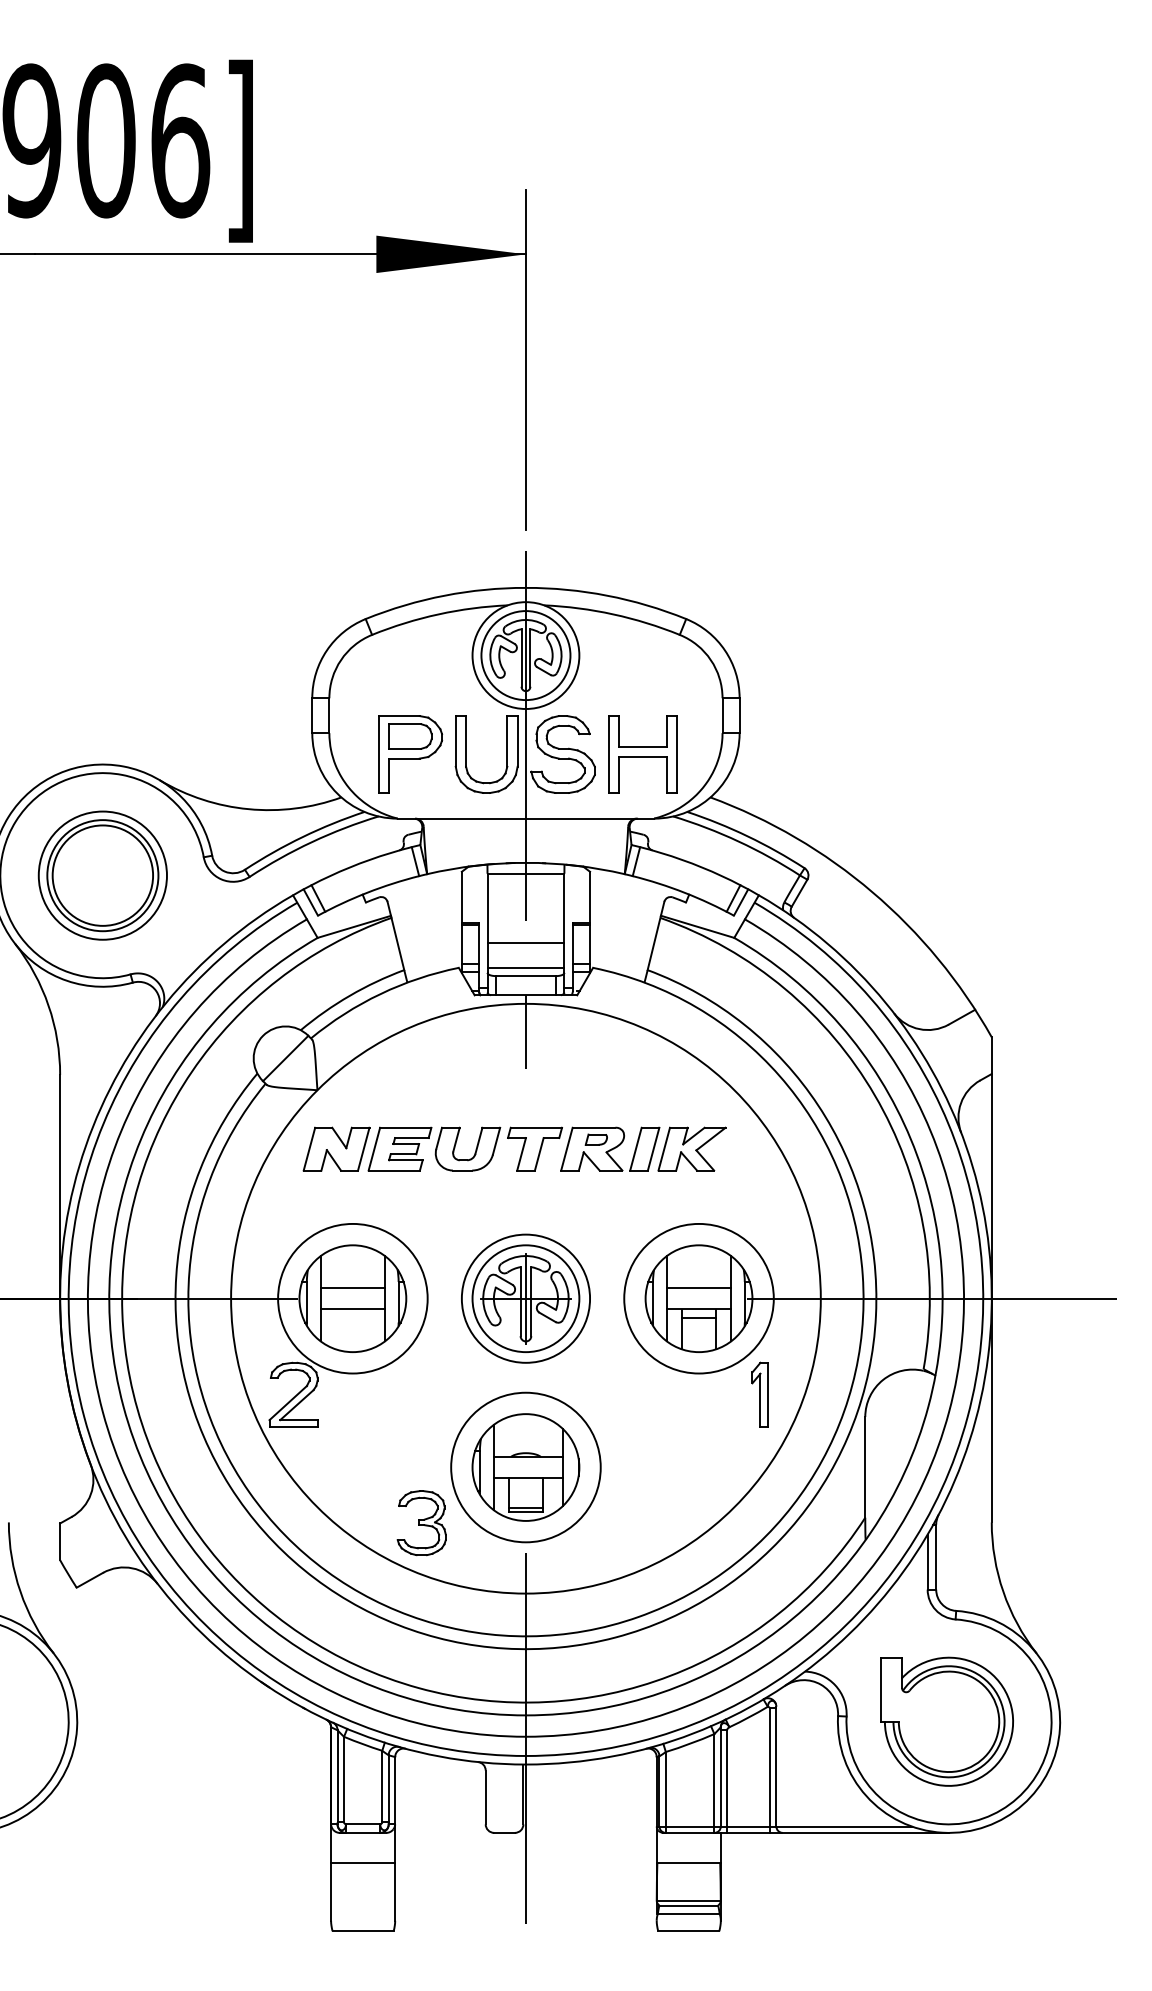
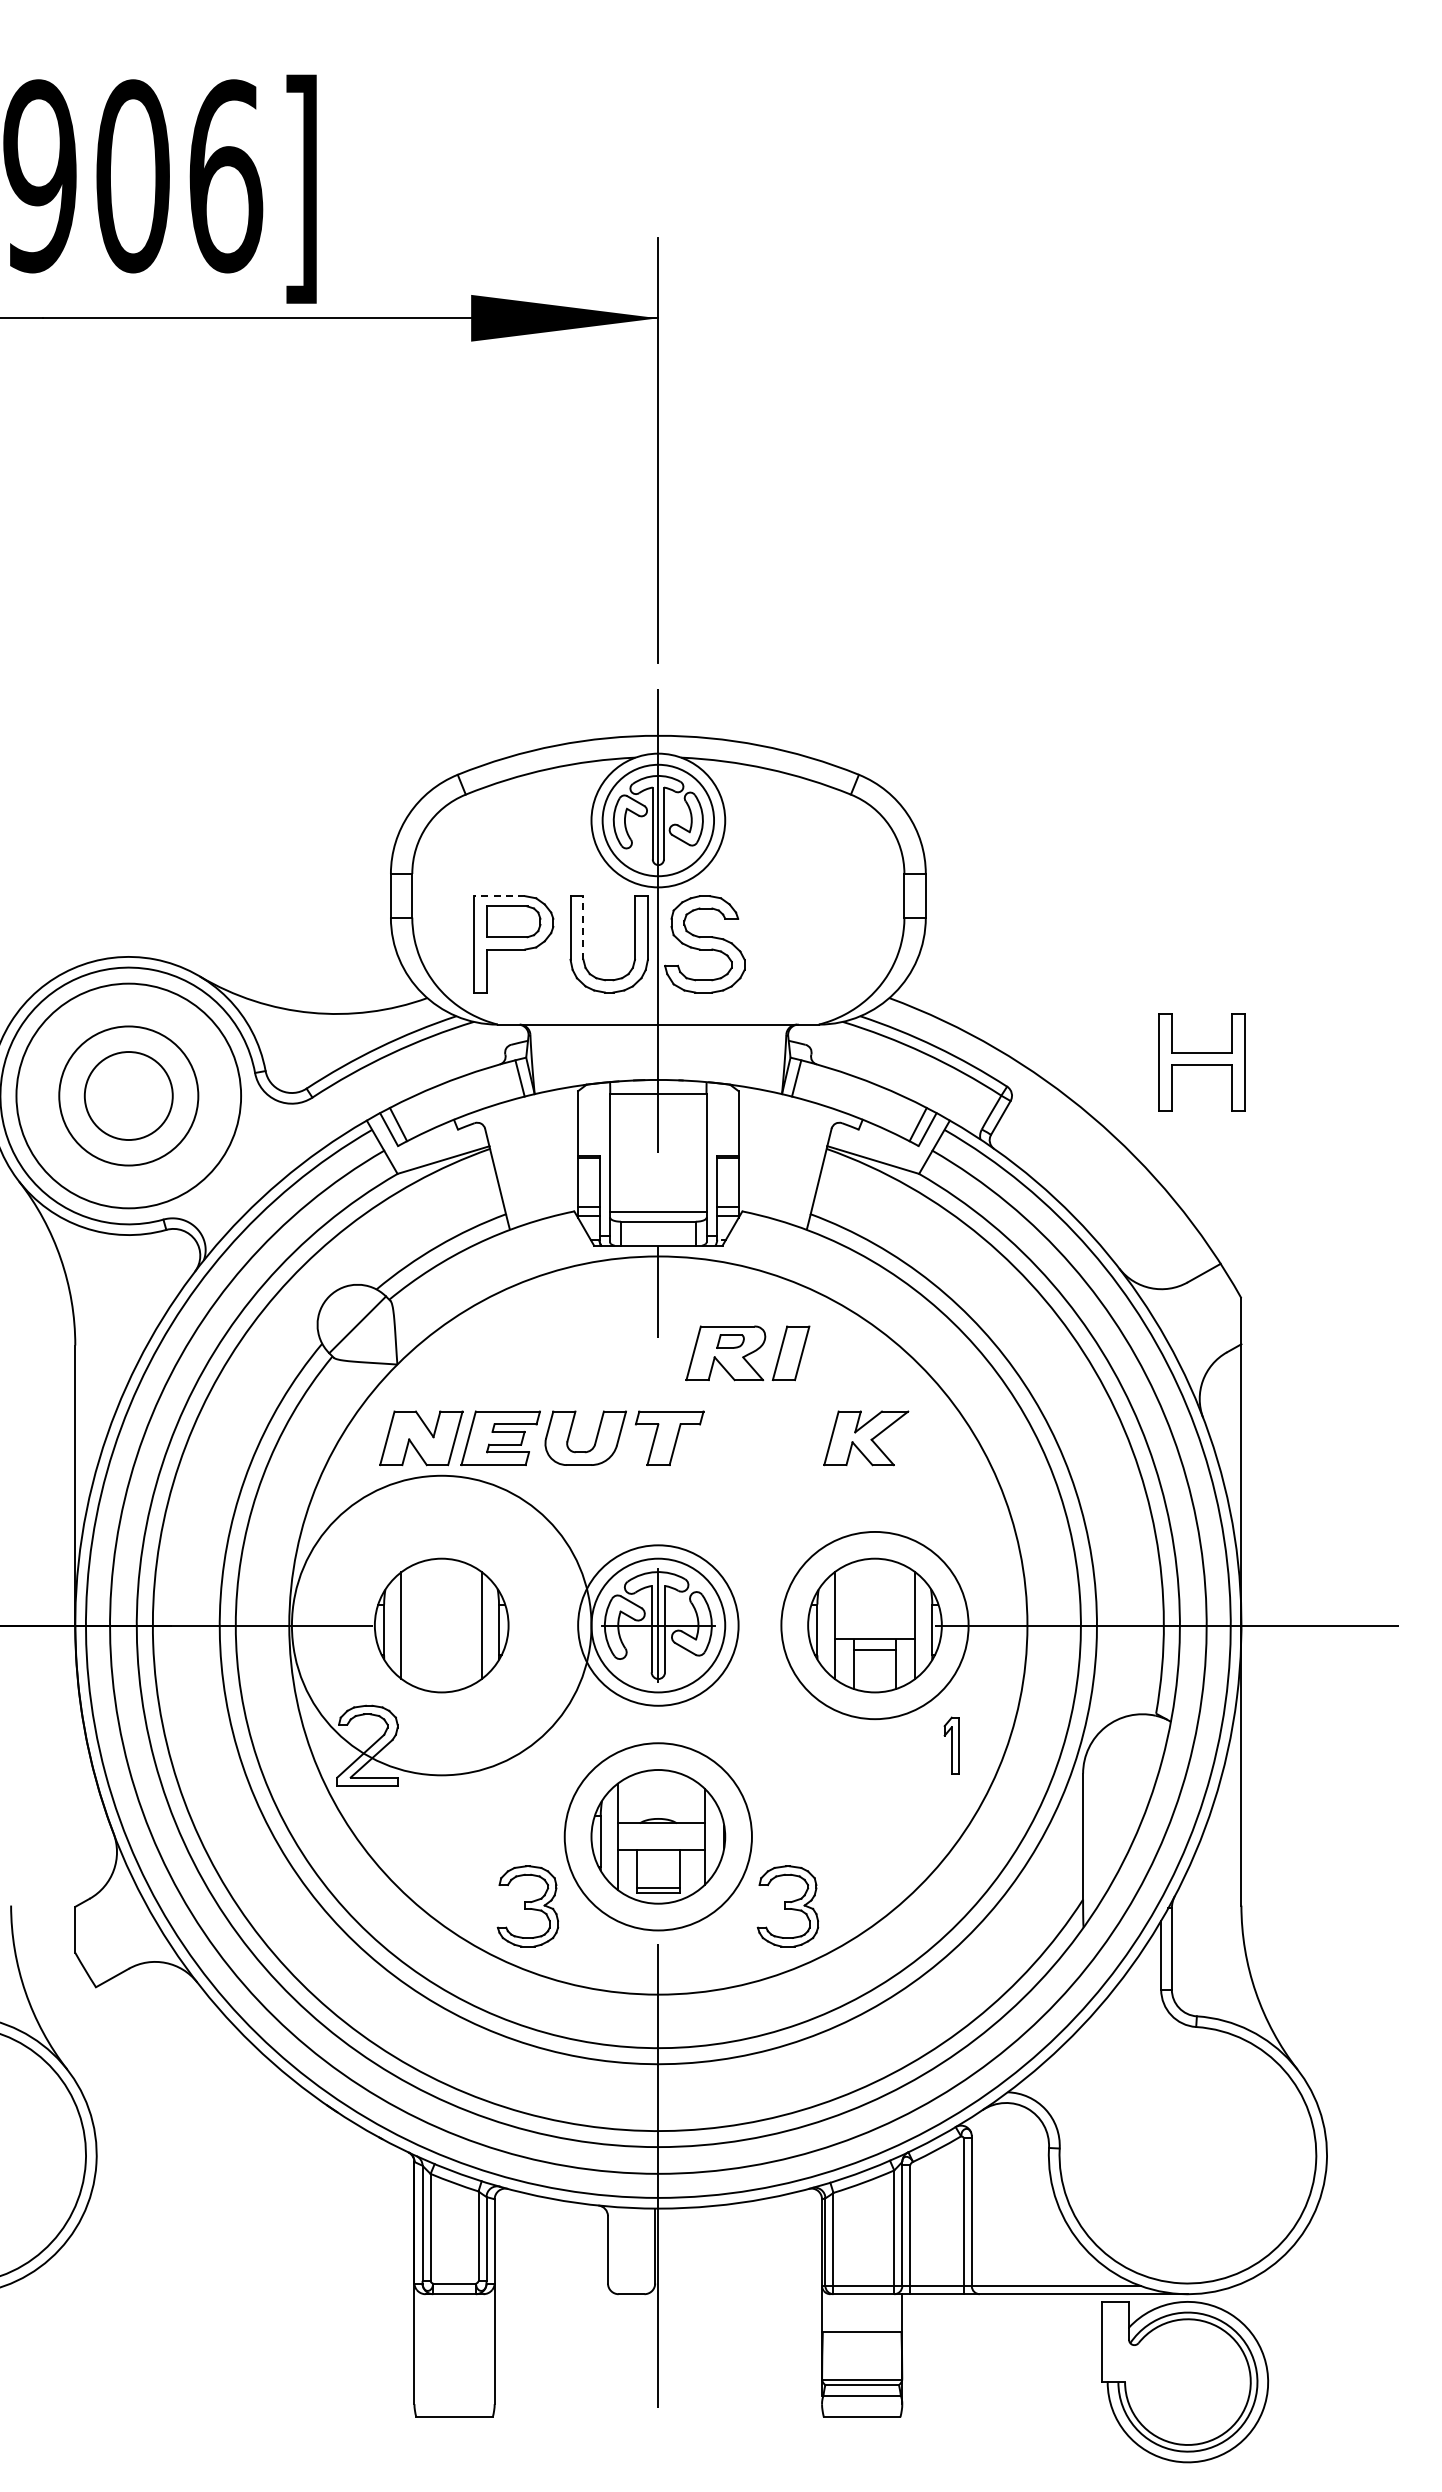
line: (399, 716) -> (499, 896), solid -> dashed
line: (466, 741) -> (583, 927), solid -> dashed
part: (642, 754) -> (1201, 1062), moved
circle: (102, 875) -> (128, 1095), size x0.7
circle: (102, 875) -> (128, 1095), size x1.4
line: (526, 942) -> (658, 1179), removed
part: (609, 1149) -> (747, 1353), moved
line: (352, 1288) -> (441, 1612), removed
line: (698, 1288) -> (874, 1612), removed
circle: (352, 1298) -> (441, 1625), size x1.6
line: (352, 1309) -> (441, 1638), removed
part: (760, 1394) -> (951, 1745), size x0.7
part: (629, 1523) -> (787, 1906), added
part: (947, 1722) -> (1185, 2382), moved
line: (363, 1862) -> (454, 2331), removed

